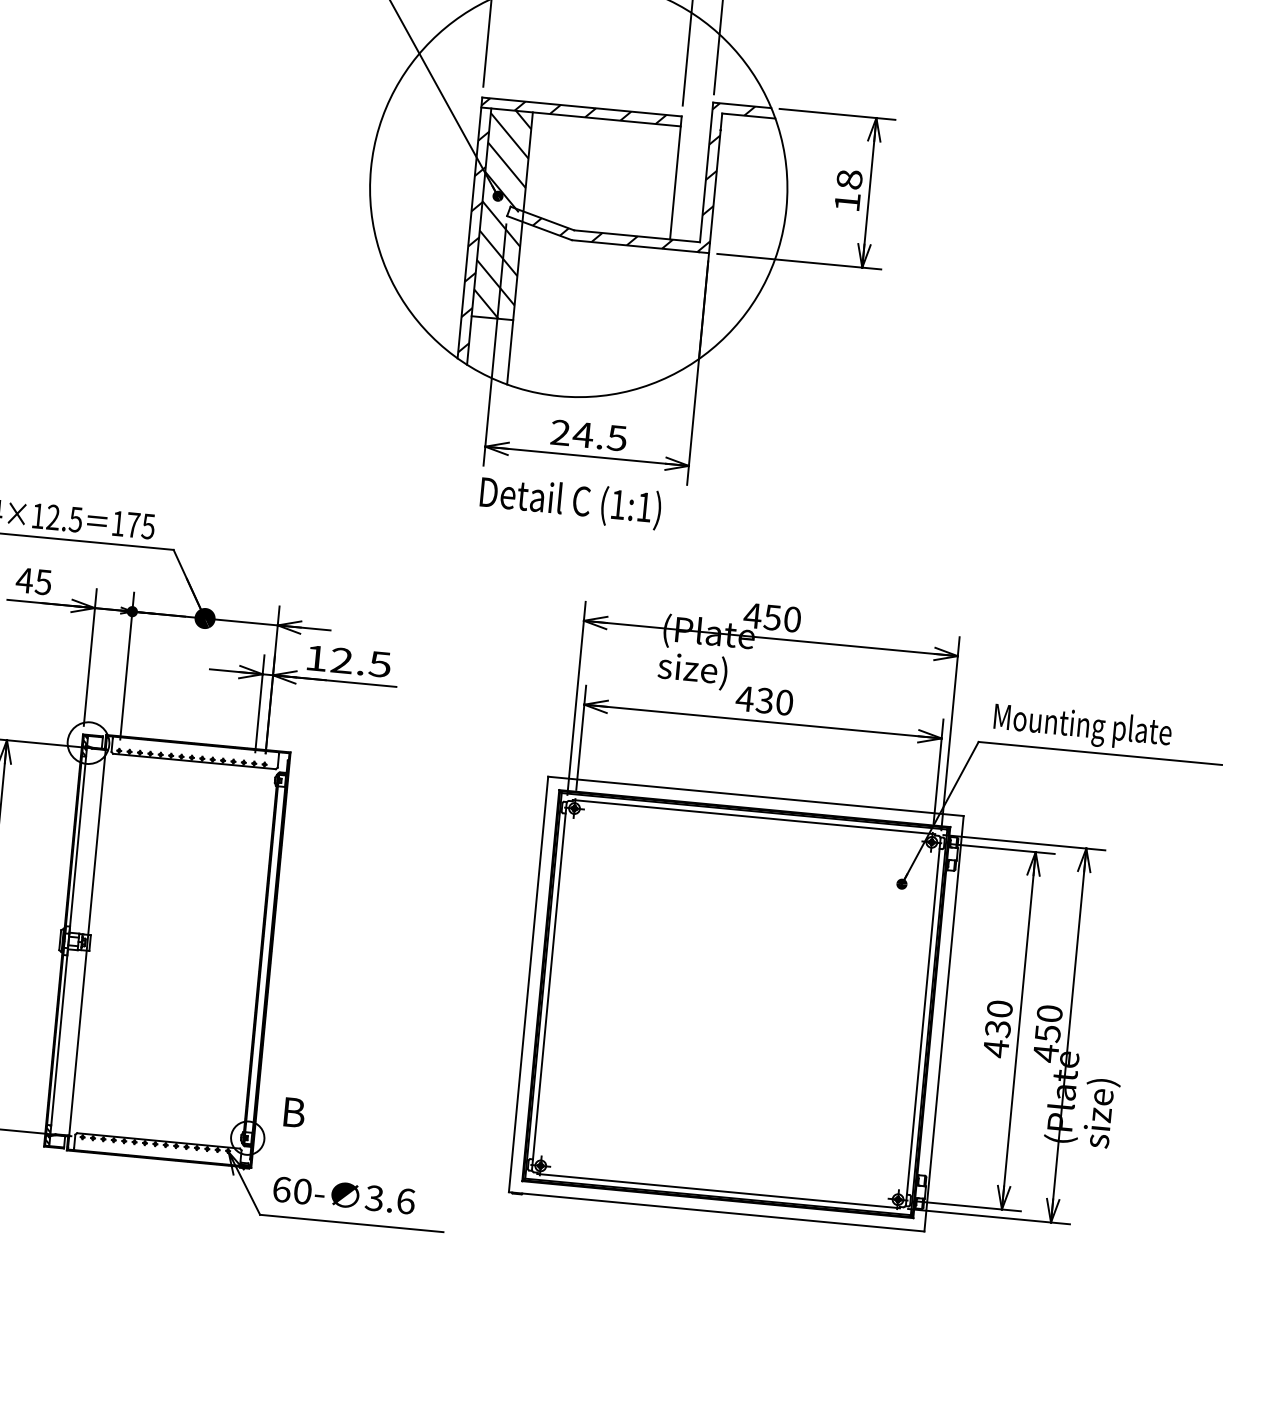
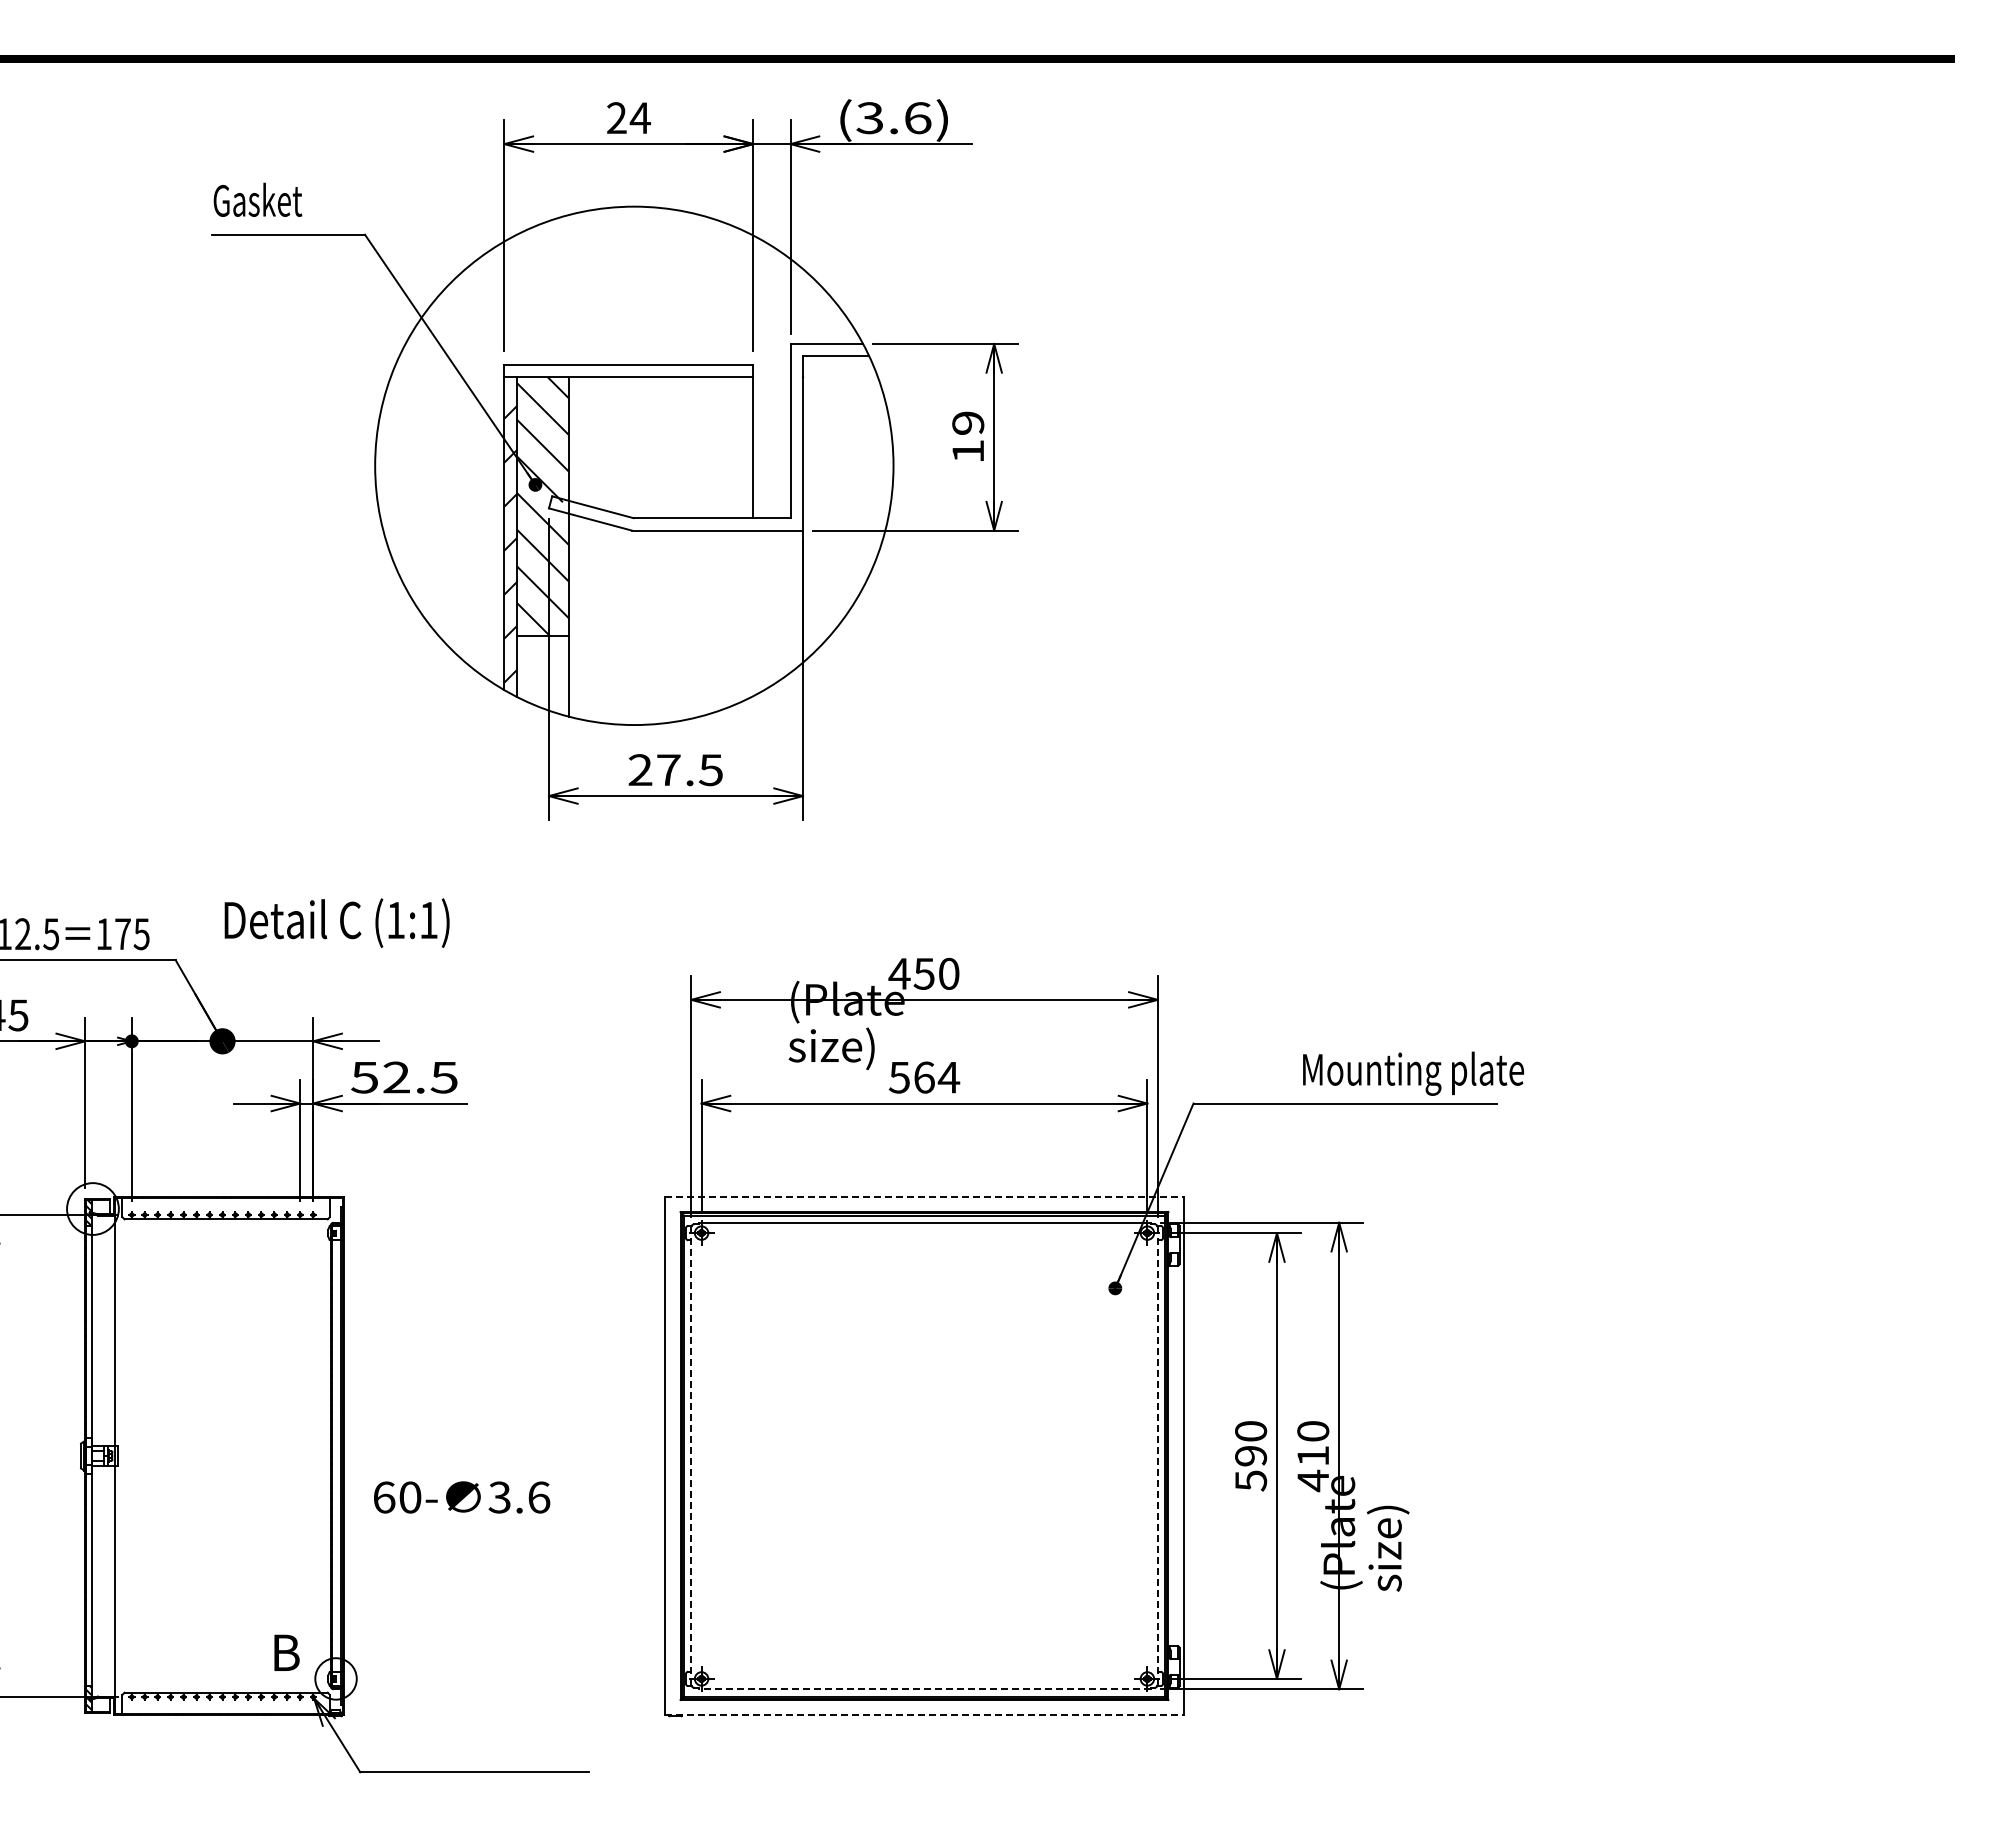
hatch: (574, 110) -> (619, 370), removed
hatch: (643, 170) -> (712, 436), removed
text: (849, 179) -> (968, 422), 18 -> 19
text: (583, 434) -> (668, 769), 24.5 -> 27.5
text: (570, 501) -> (336, 922), moved
text: (316, 658) -> (364, 1077), 12.5 -> 52.5
text: (764, 700) -> (924, 1077), 430 -> 564
text: (1082, 727) -> (1413, 1073), moved
line: (756, 796) -> (925, 1196), solid -> dashed
line: (549, 986) -> (691, 1456), solid -> dashed
line: (923, 1022) -> (1157, 1456), solid -> dashed
text: (1048, 1033) -> (1313, 1456), 450 -> 410
text: (997, 1039) -> (1251, 1469), 430 -> 590
text: (294, 1112) -> (286, 1652), moved
line: (718, 1191) -> (924, 1689), solid -> dashed
text: (344, 1195) -> (462, 1497), moved
line: (717, 1212) -> (925, 1715), solid -> dashed

